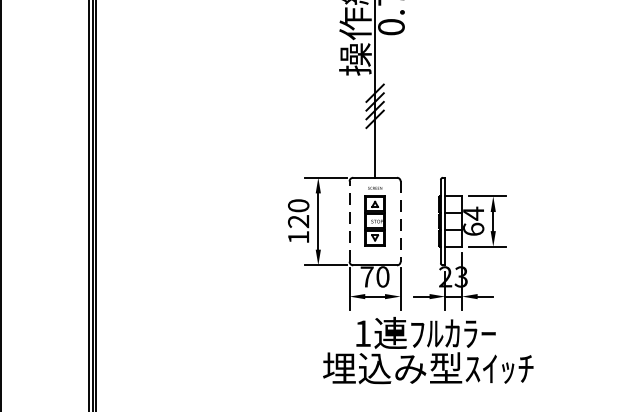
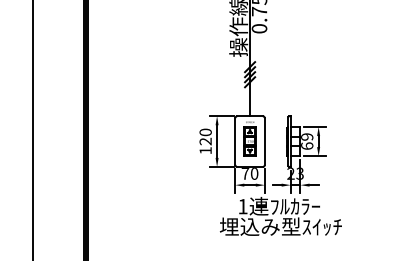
text: (474, 214) -> (307, 137), 64 -> 69
line: (350, 221) -> (235, 141), dashed -> solid
line: (399, 223) -> (264, 142), dashed -> solid

